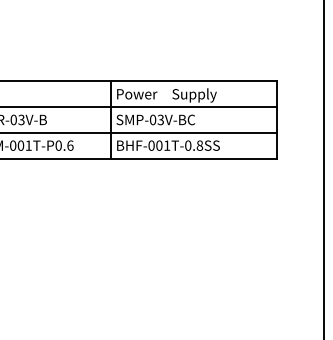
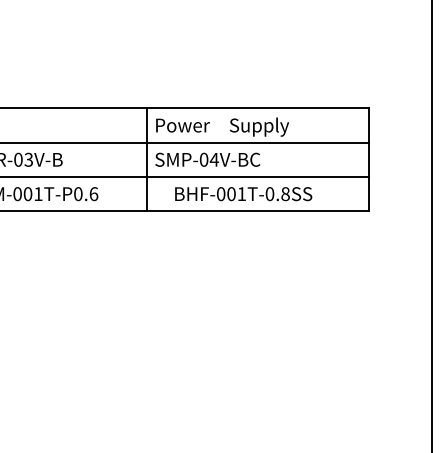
text: (160, 119) -> (214, 159), SMP-03V-BC -> SMP-04V-BC
text: (168, 145) -> (243, 194), moved

